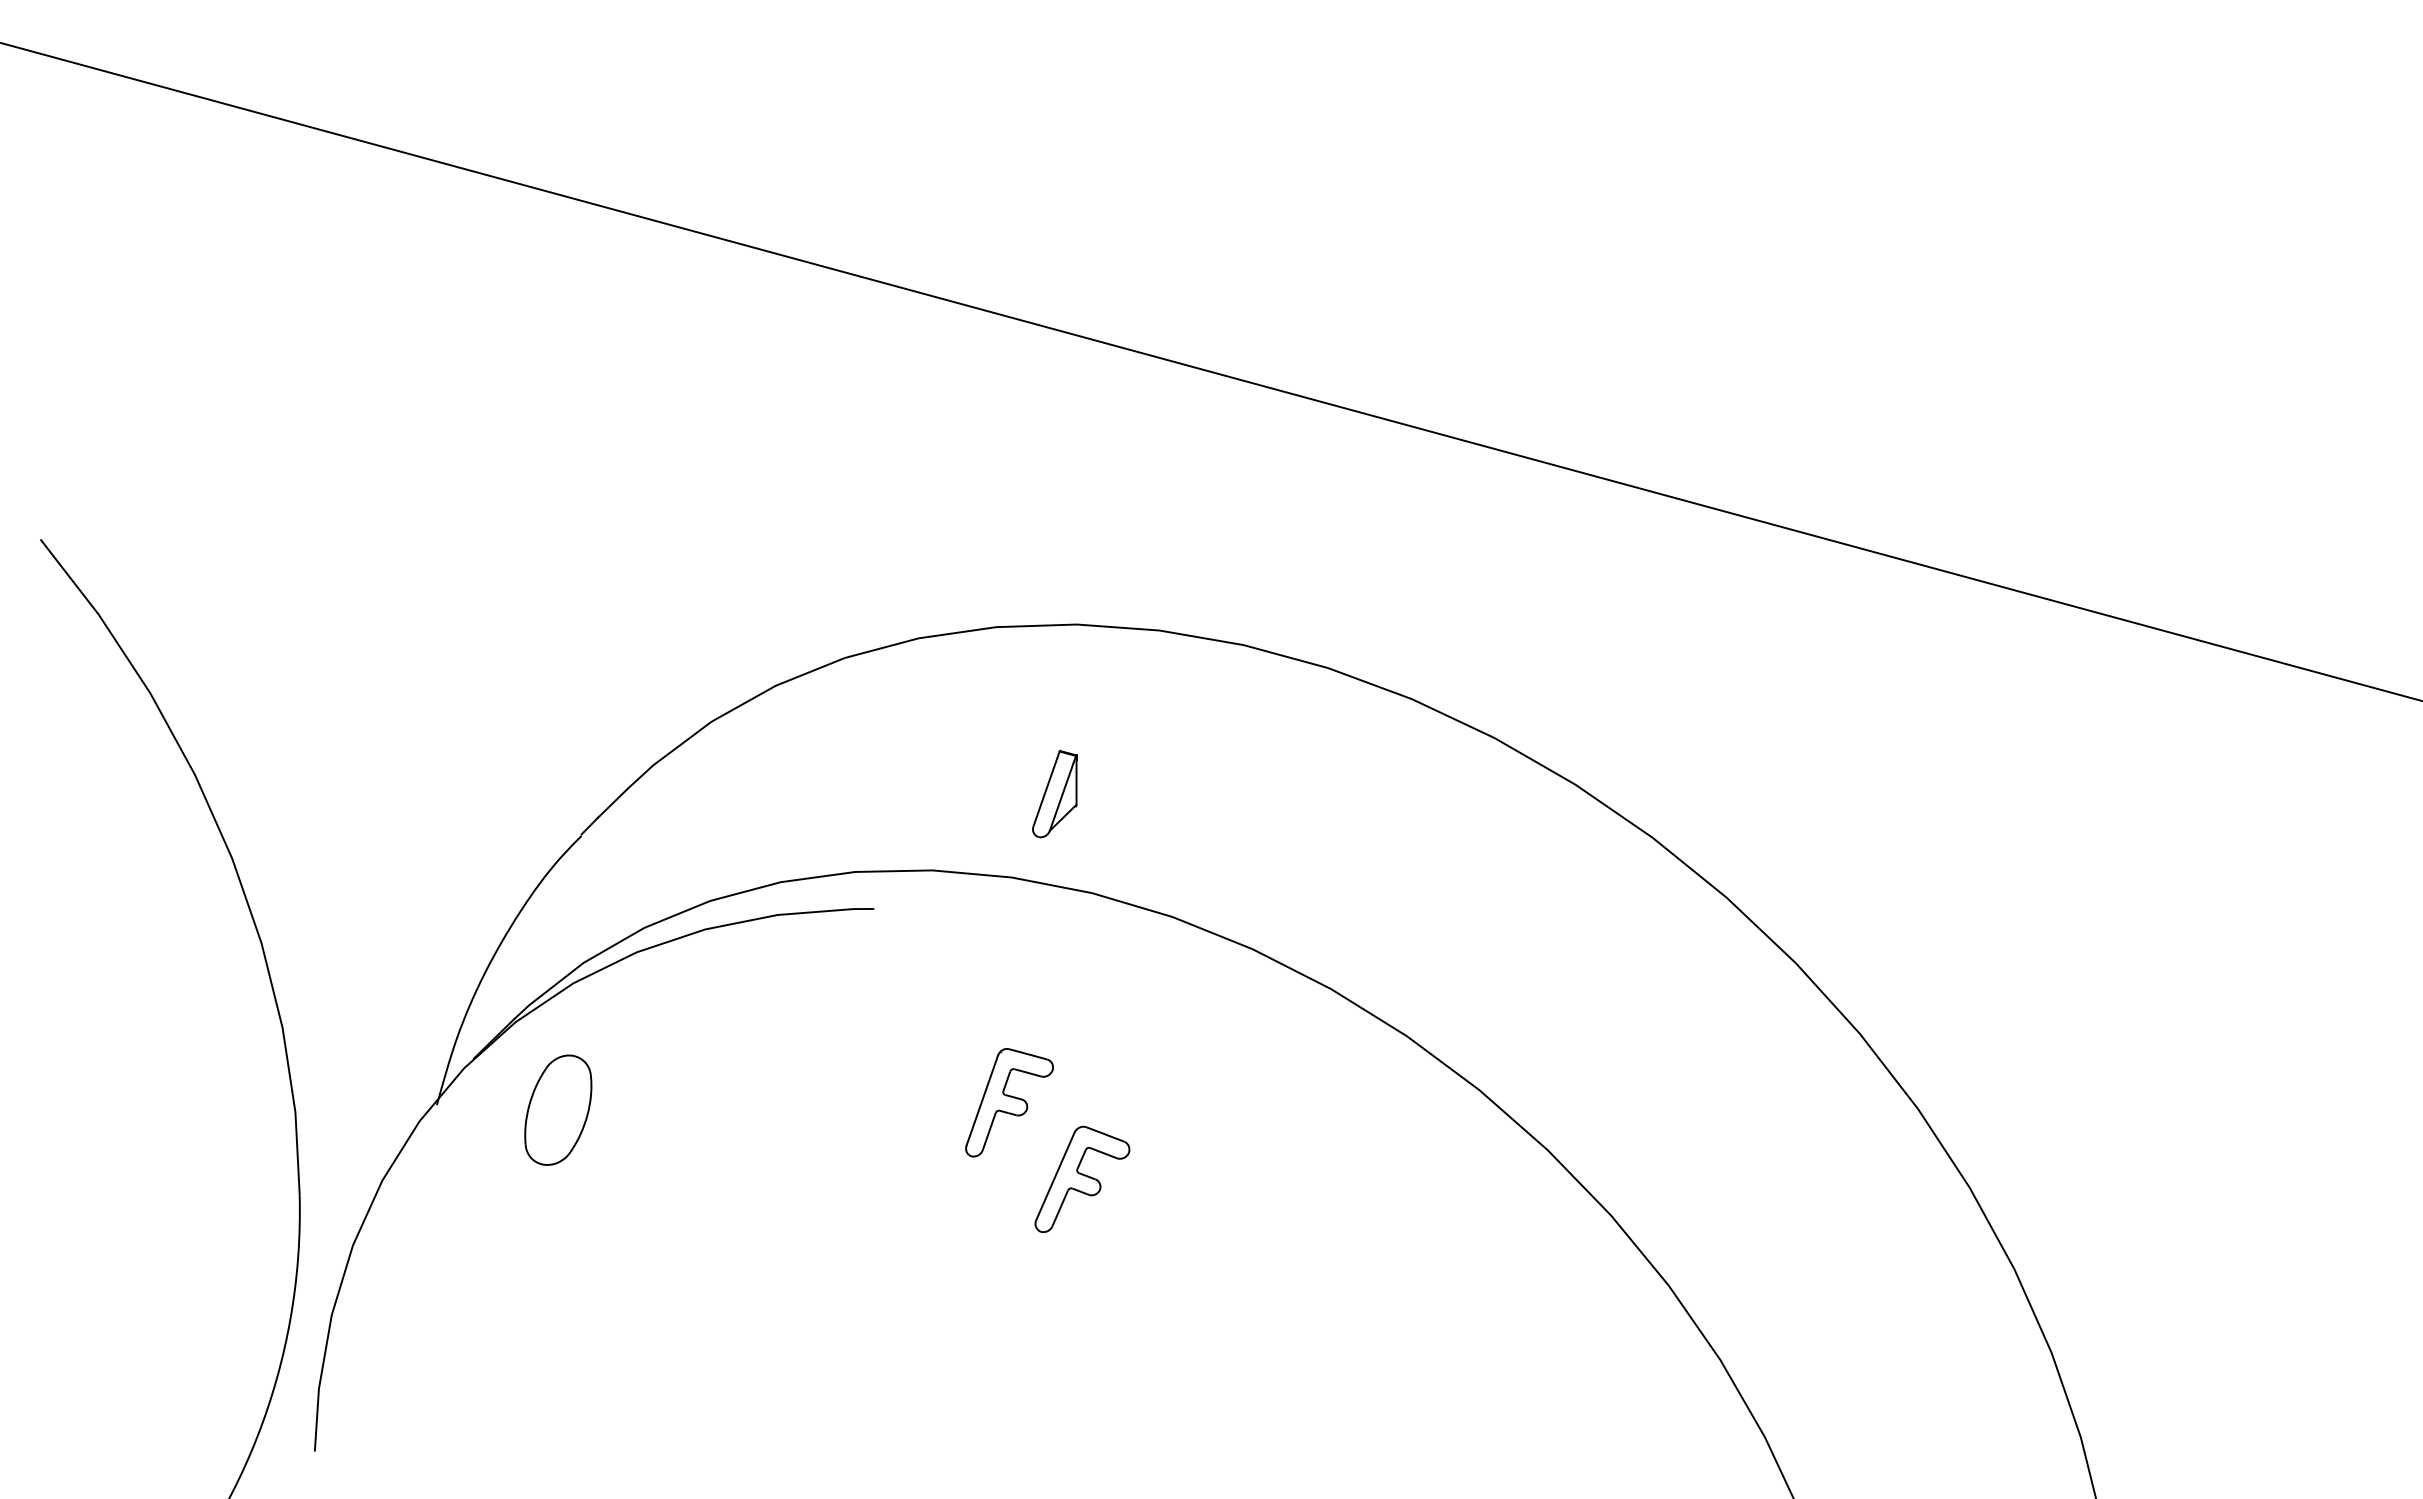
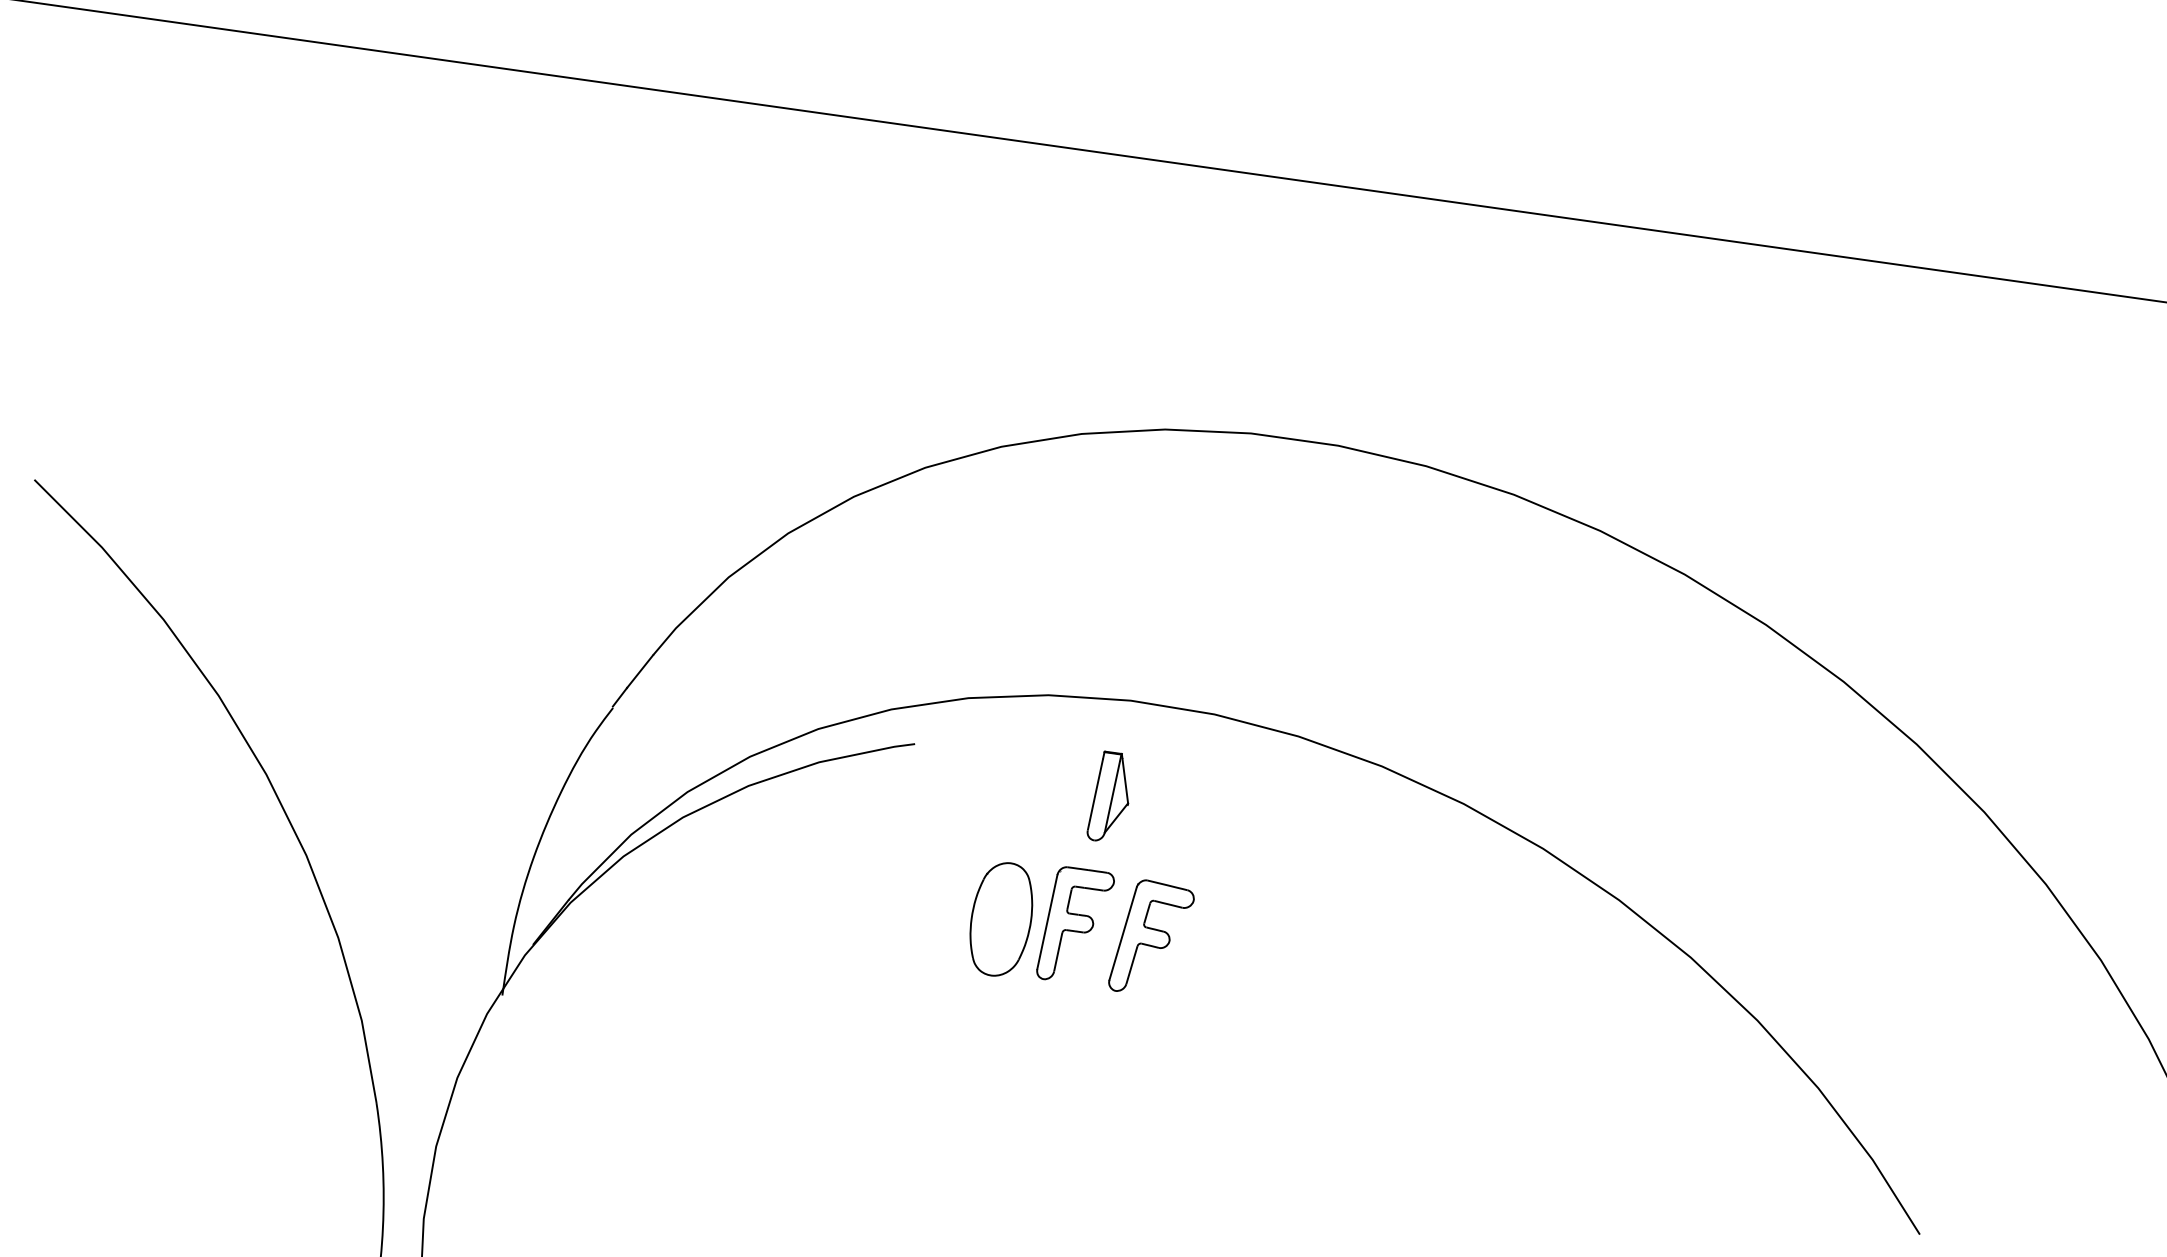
part: (1054, 794) -> (1104, 795), moved
part: (558, 1109) -> (1001, 918), moved
part: (1082, 1178) -> (1150, 932), moved

